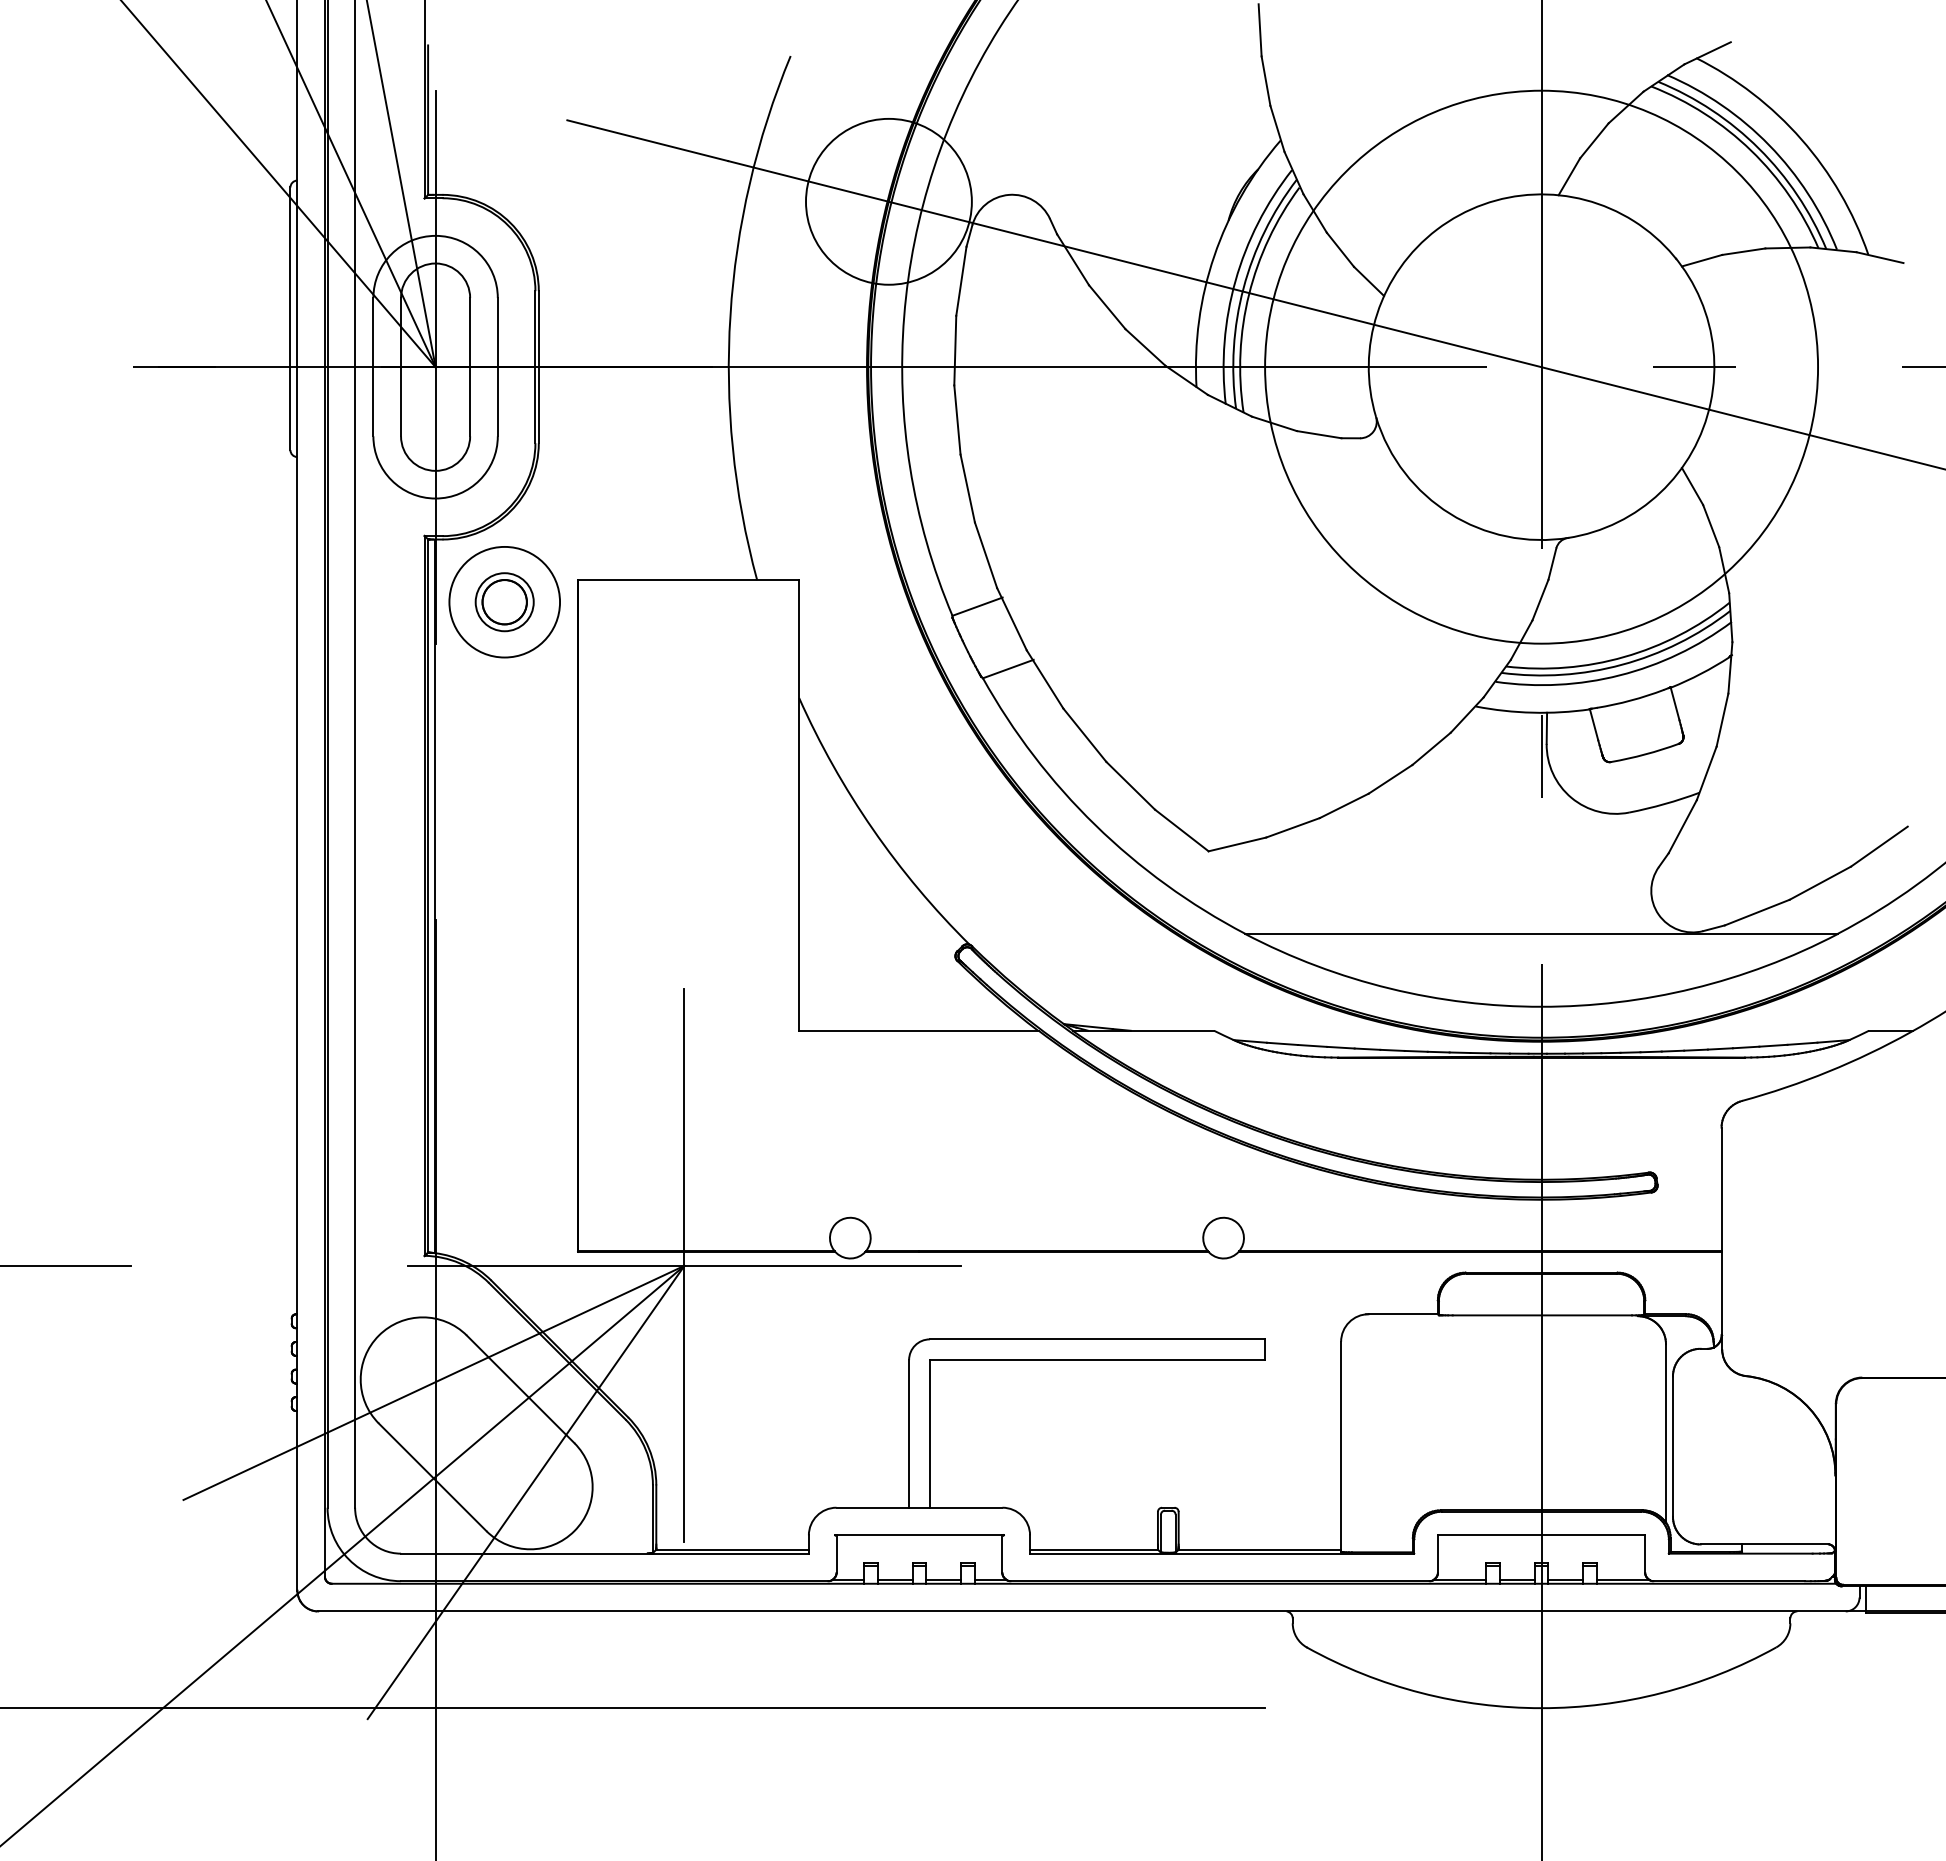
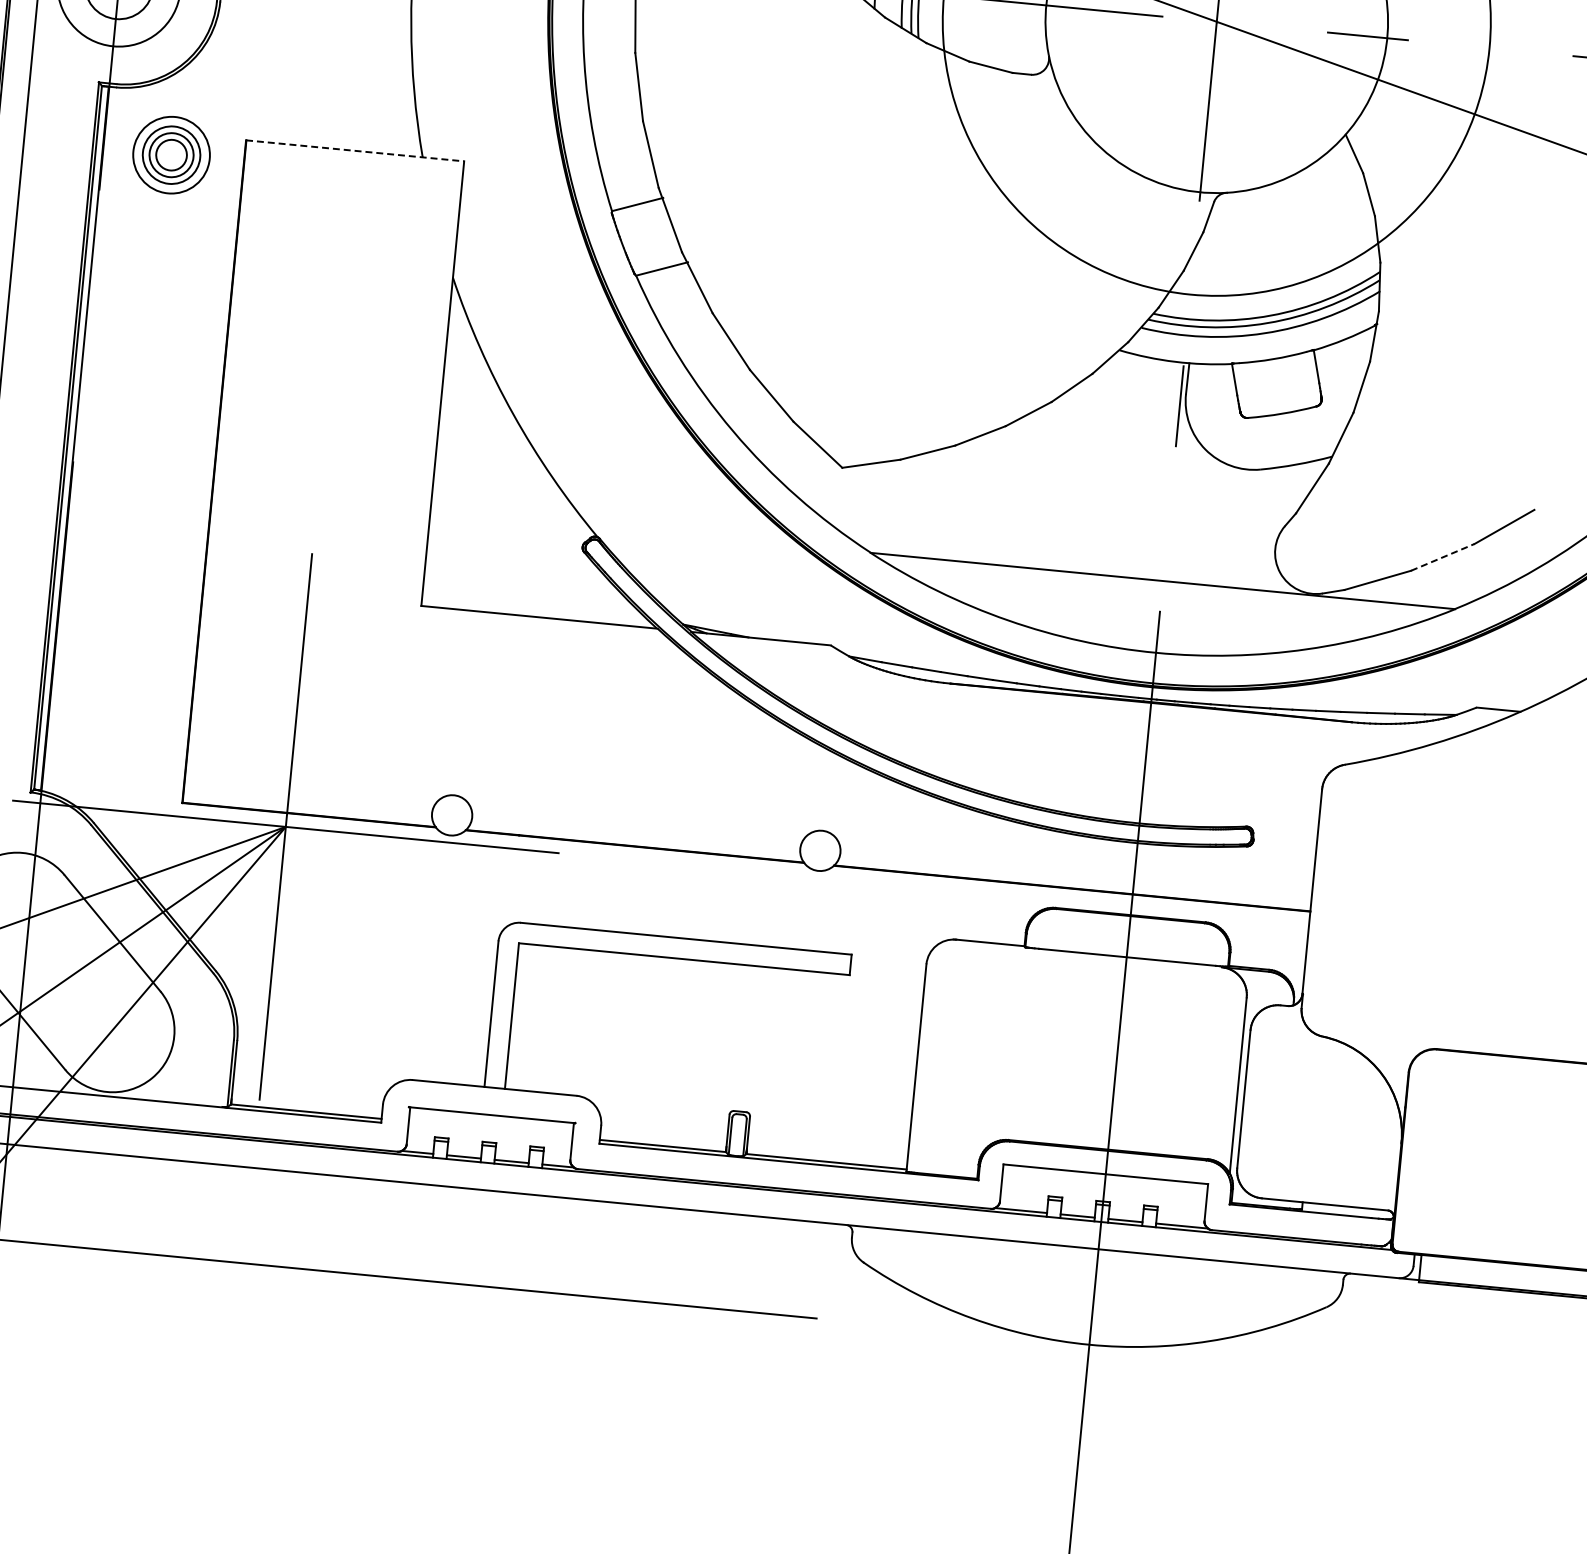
line: (688, 580) -> (354, 151), solid -> dashed
circle: (504, 601) -> (171, 154), size x0.7
circle: (504, 602) -> (171, 155), size x0.7
line: (1820, 883) -> (1442, 557), solid -> dashed

